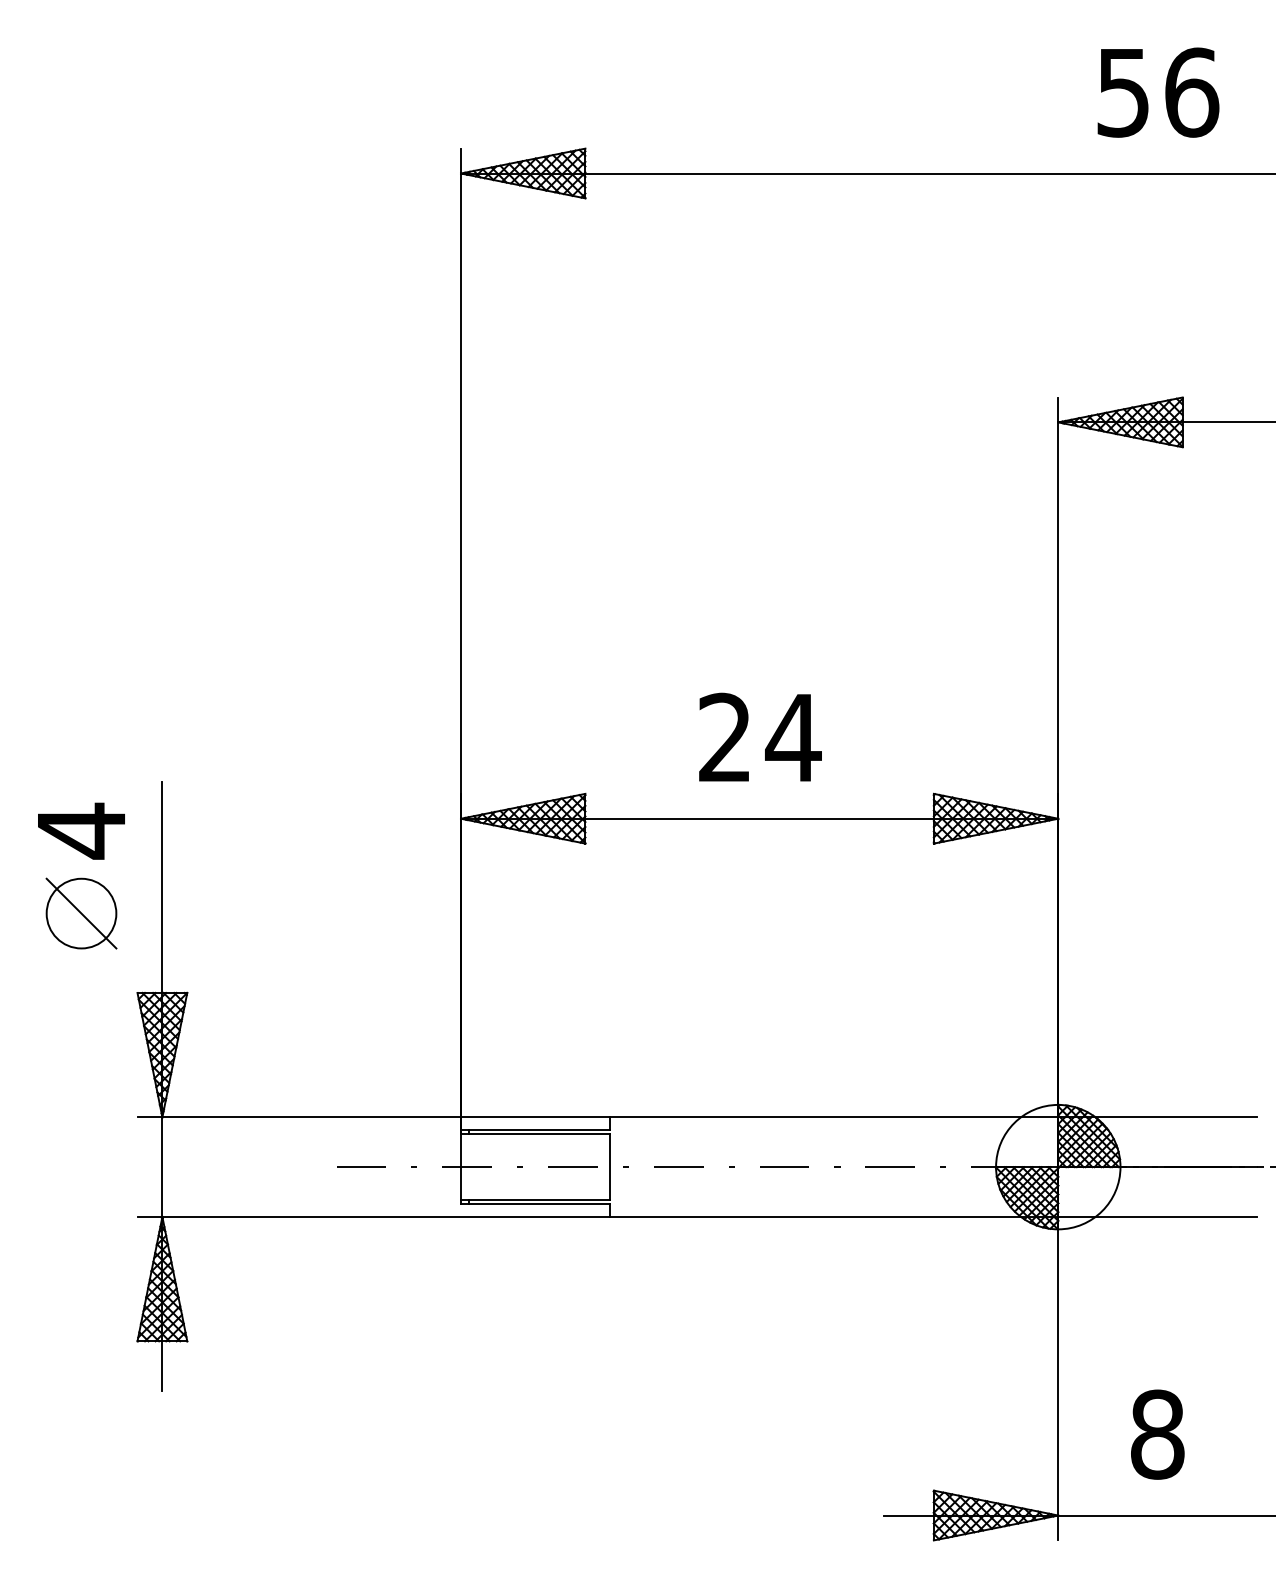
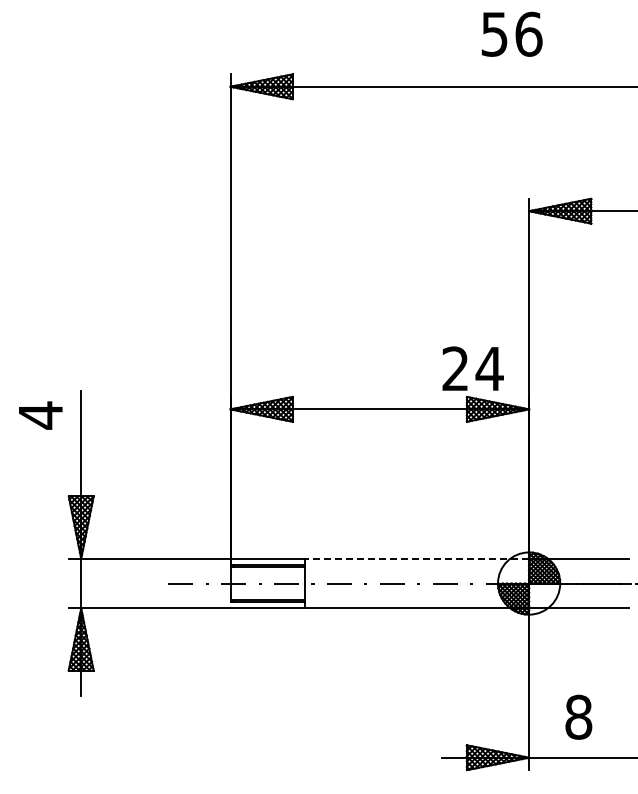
text: (1157, 90) -> (511, 33), moved
text: (759, 736) -> (472, 368), moved
part: (80, 913) -> (40, 456), removed
line: (835, 1117) -> (417, 558), solid -> dashed

